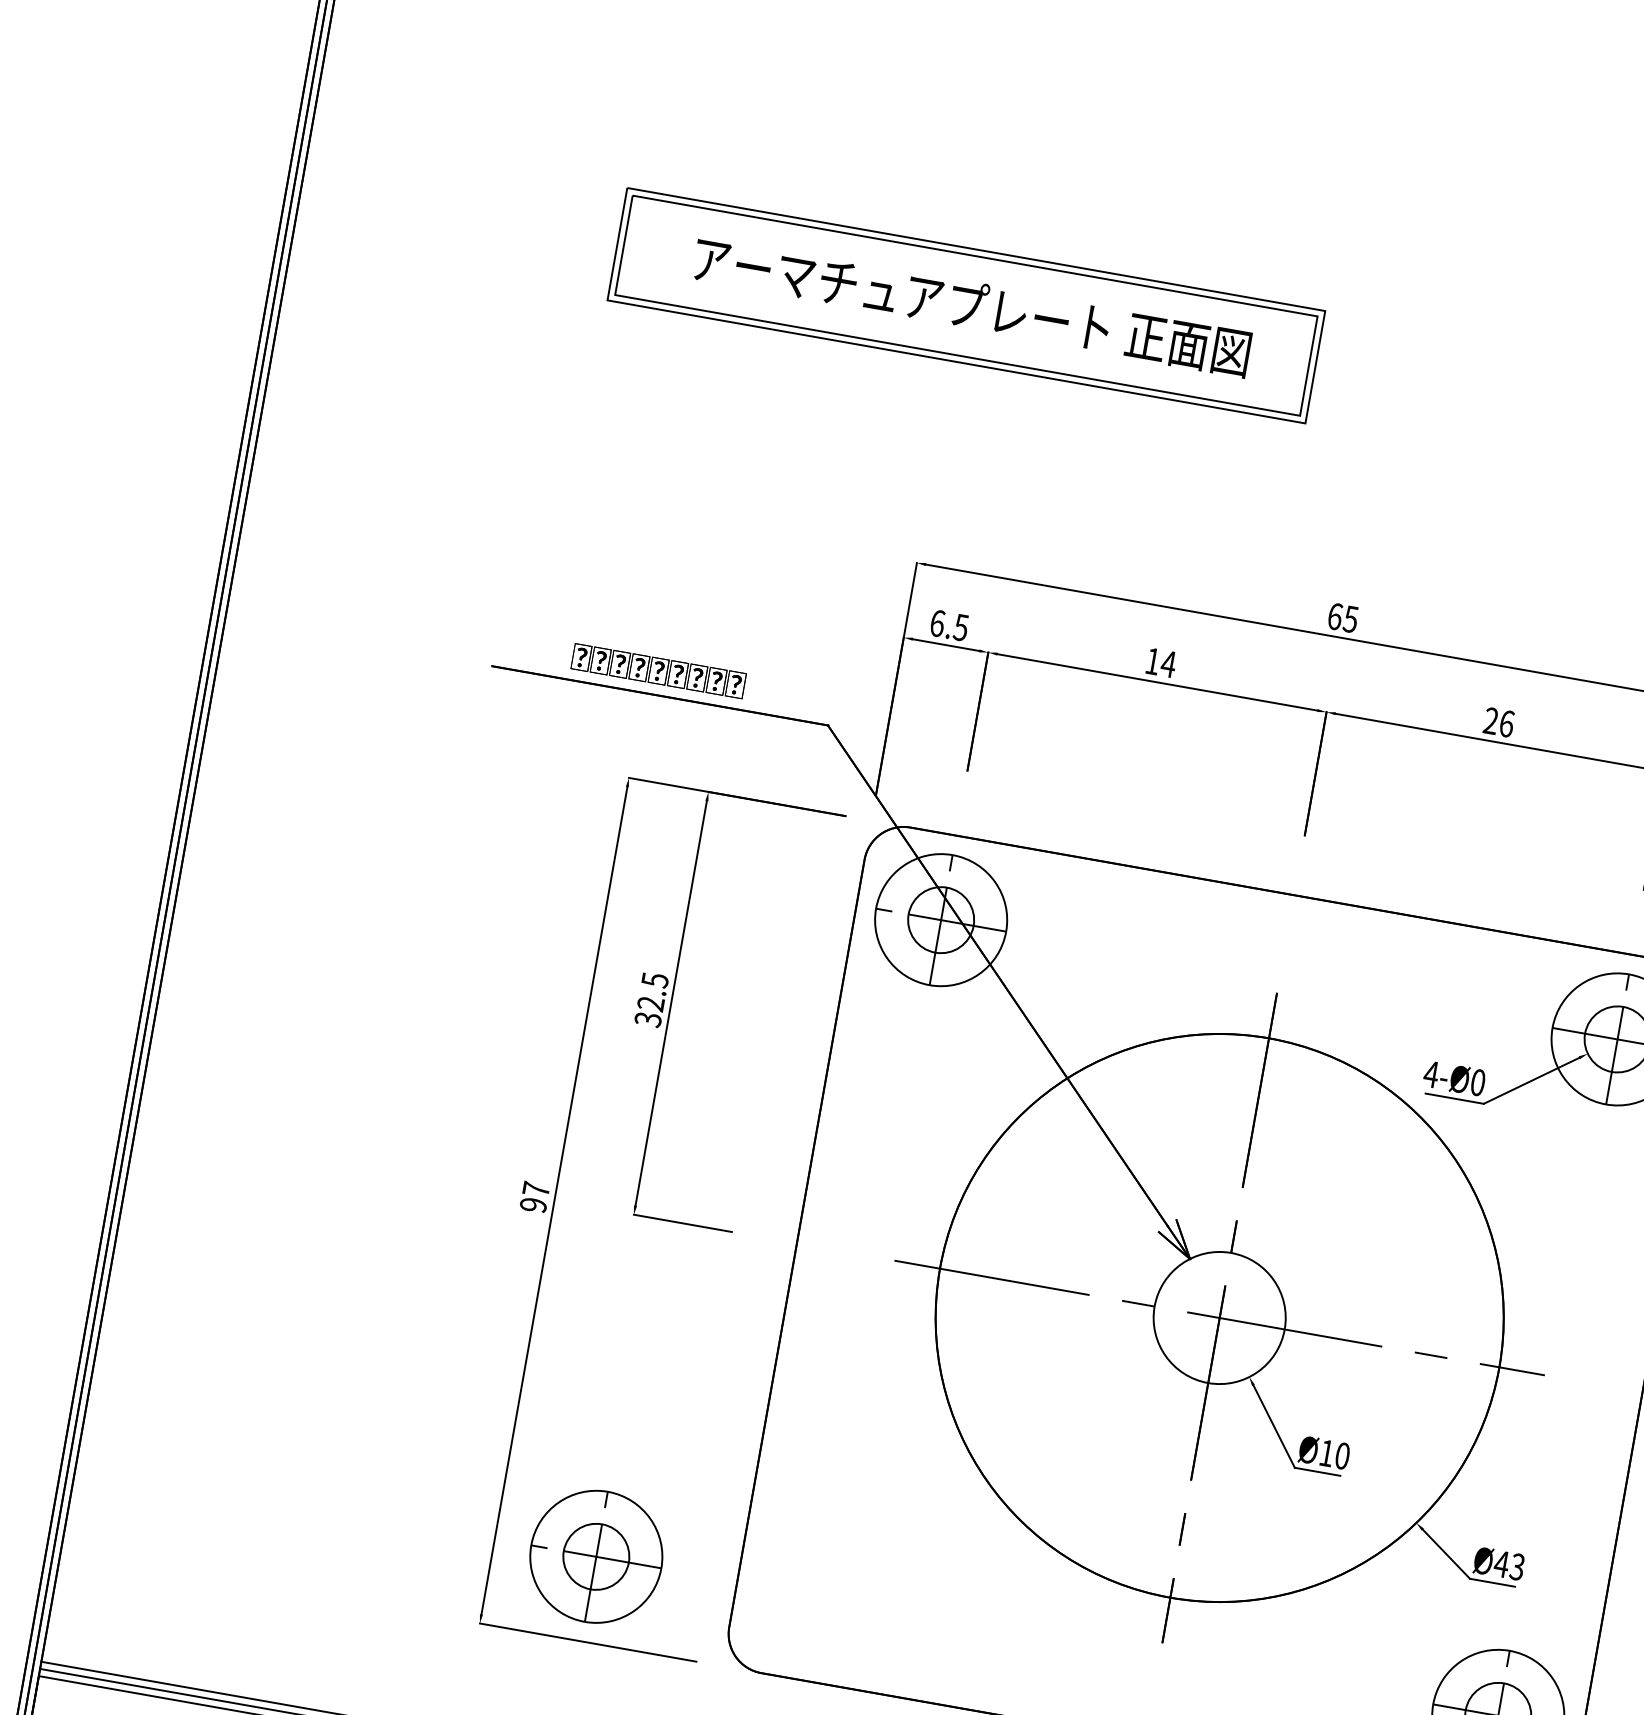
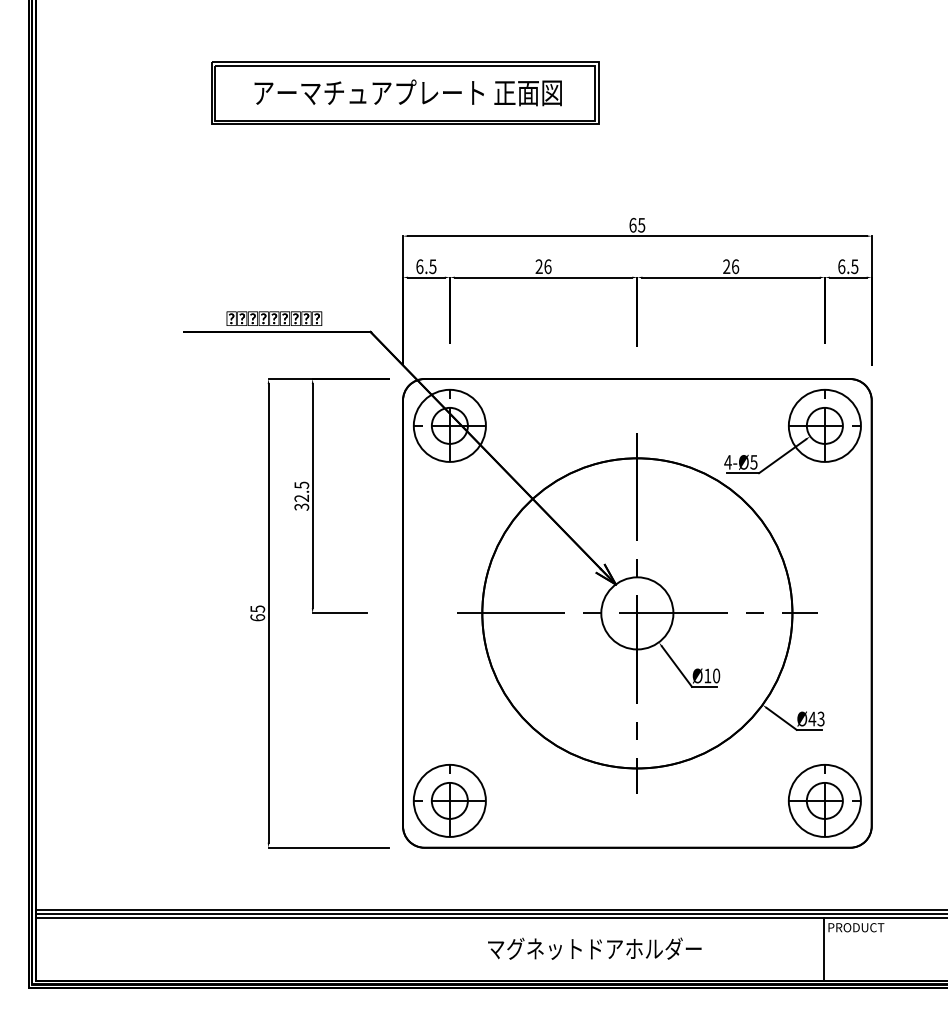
text: (1160, 662) -> (543, 266), 14 -> 26
text: (1477, 1082) -> (753, 462), 4-Ø0 -> 4-Ø5
text: (534, 1197) -> (257, 613), 97 -> 65
part: (595, 1555) -> (449, 800), moved

